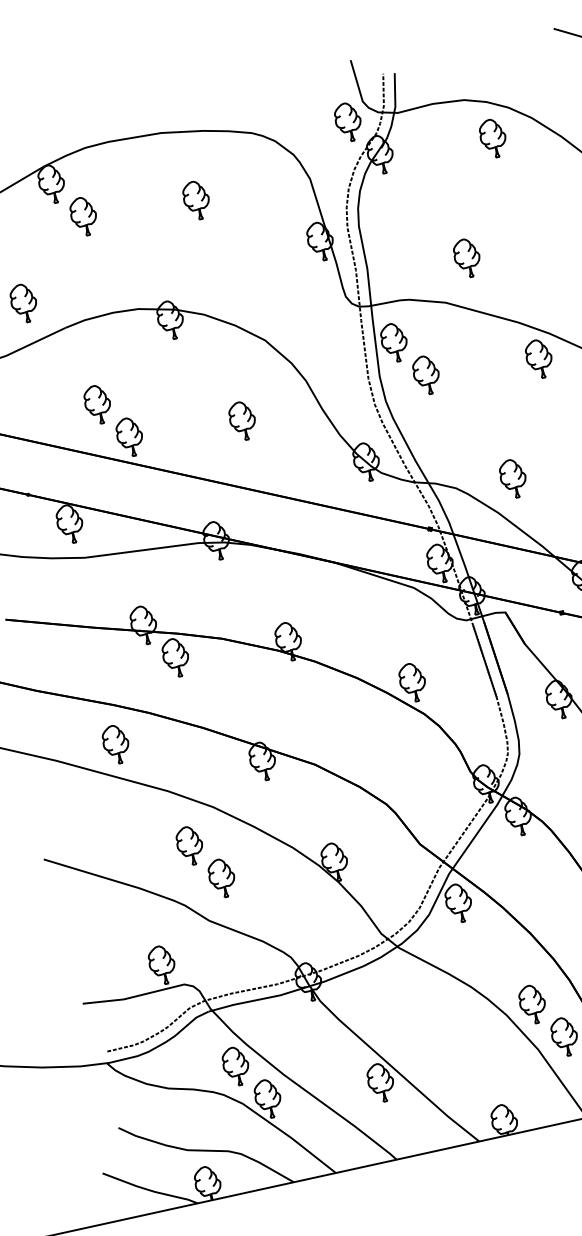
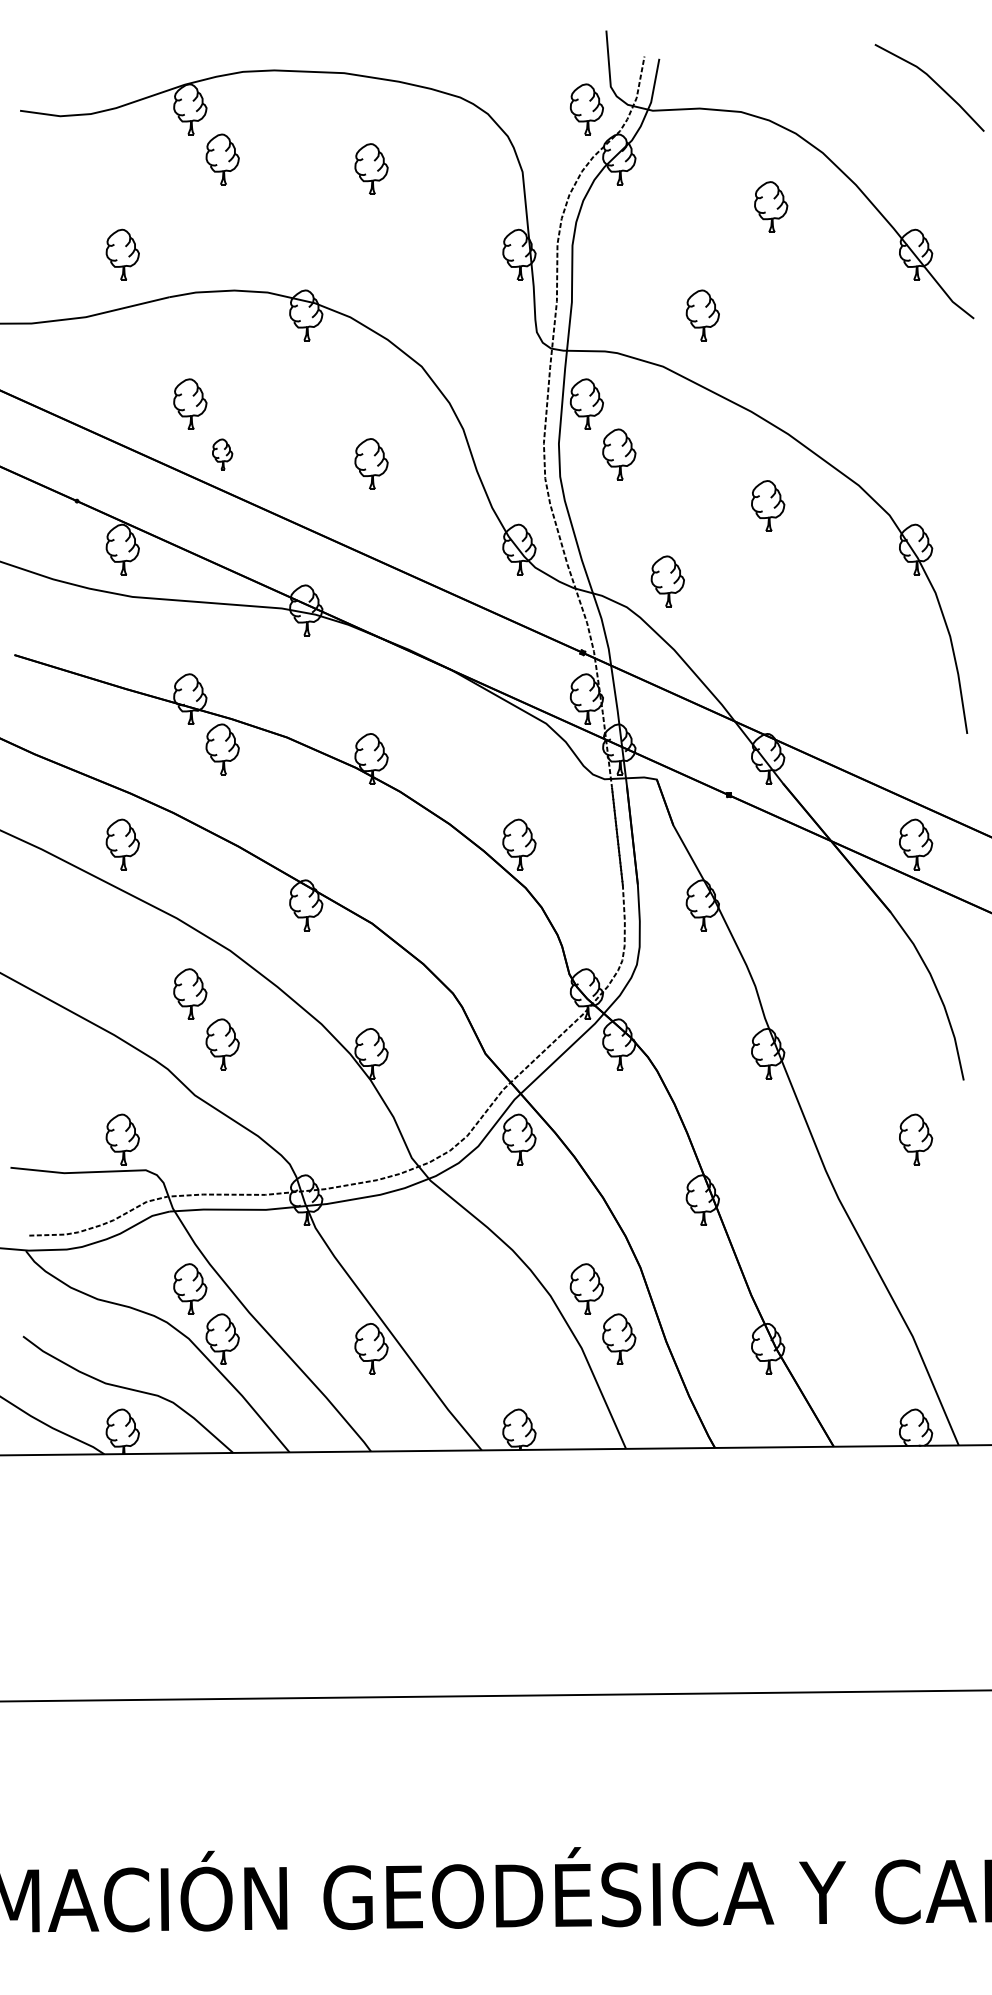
part: (493, 138) -> (771, 206), moved
part: (539, 358) -> (768, 505), moved
part: (129, 437) -> (222, 454), size x0.6
part: (513, 478) -> (667, 581), moved

